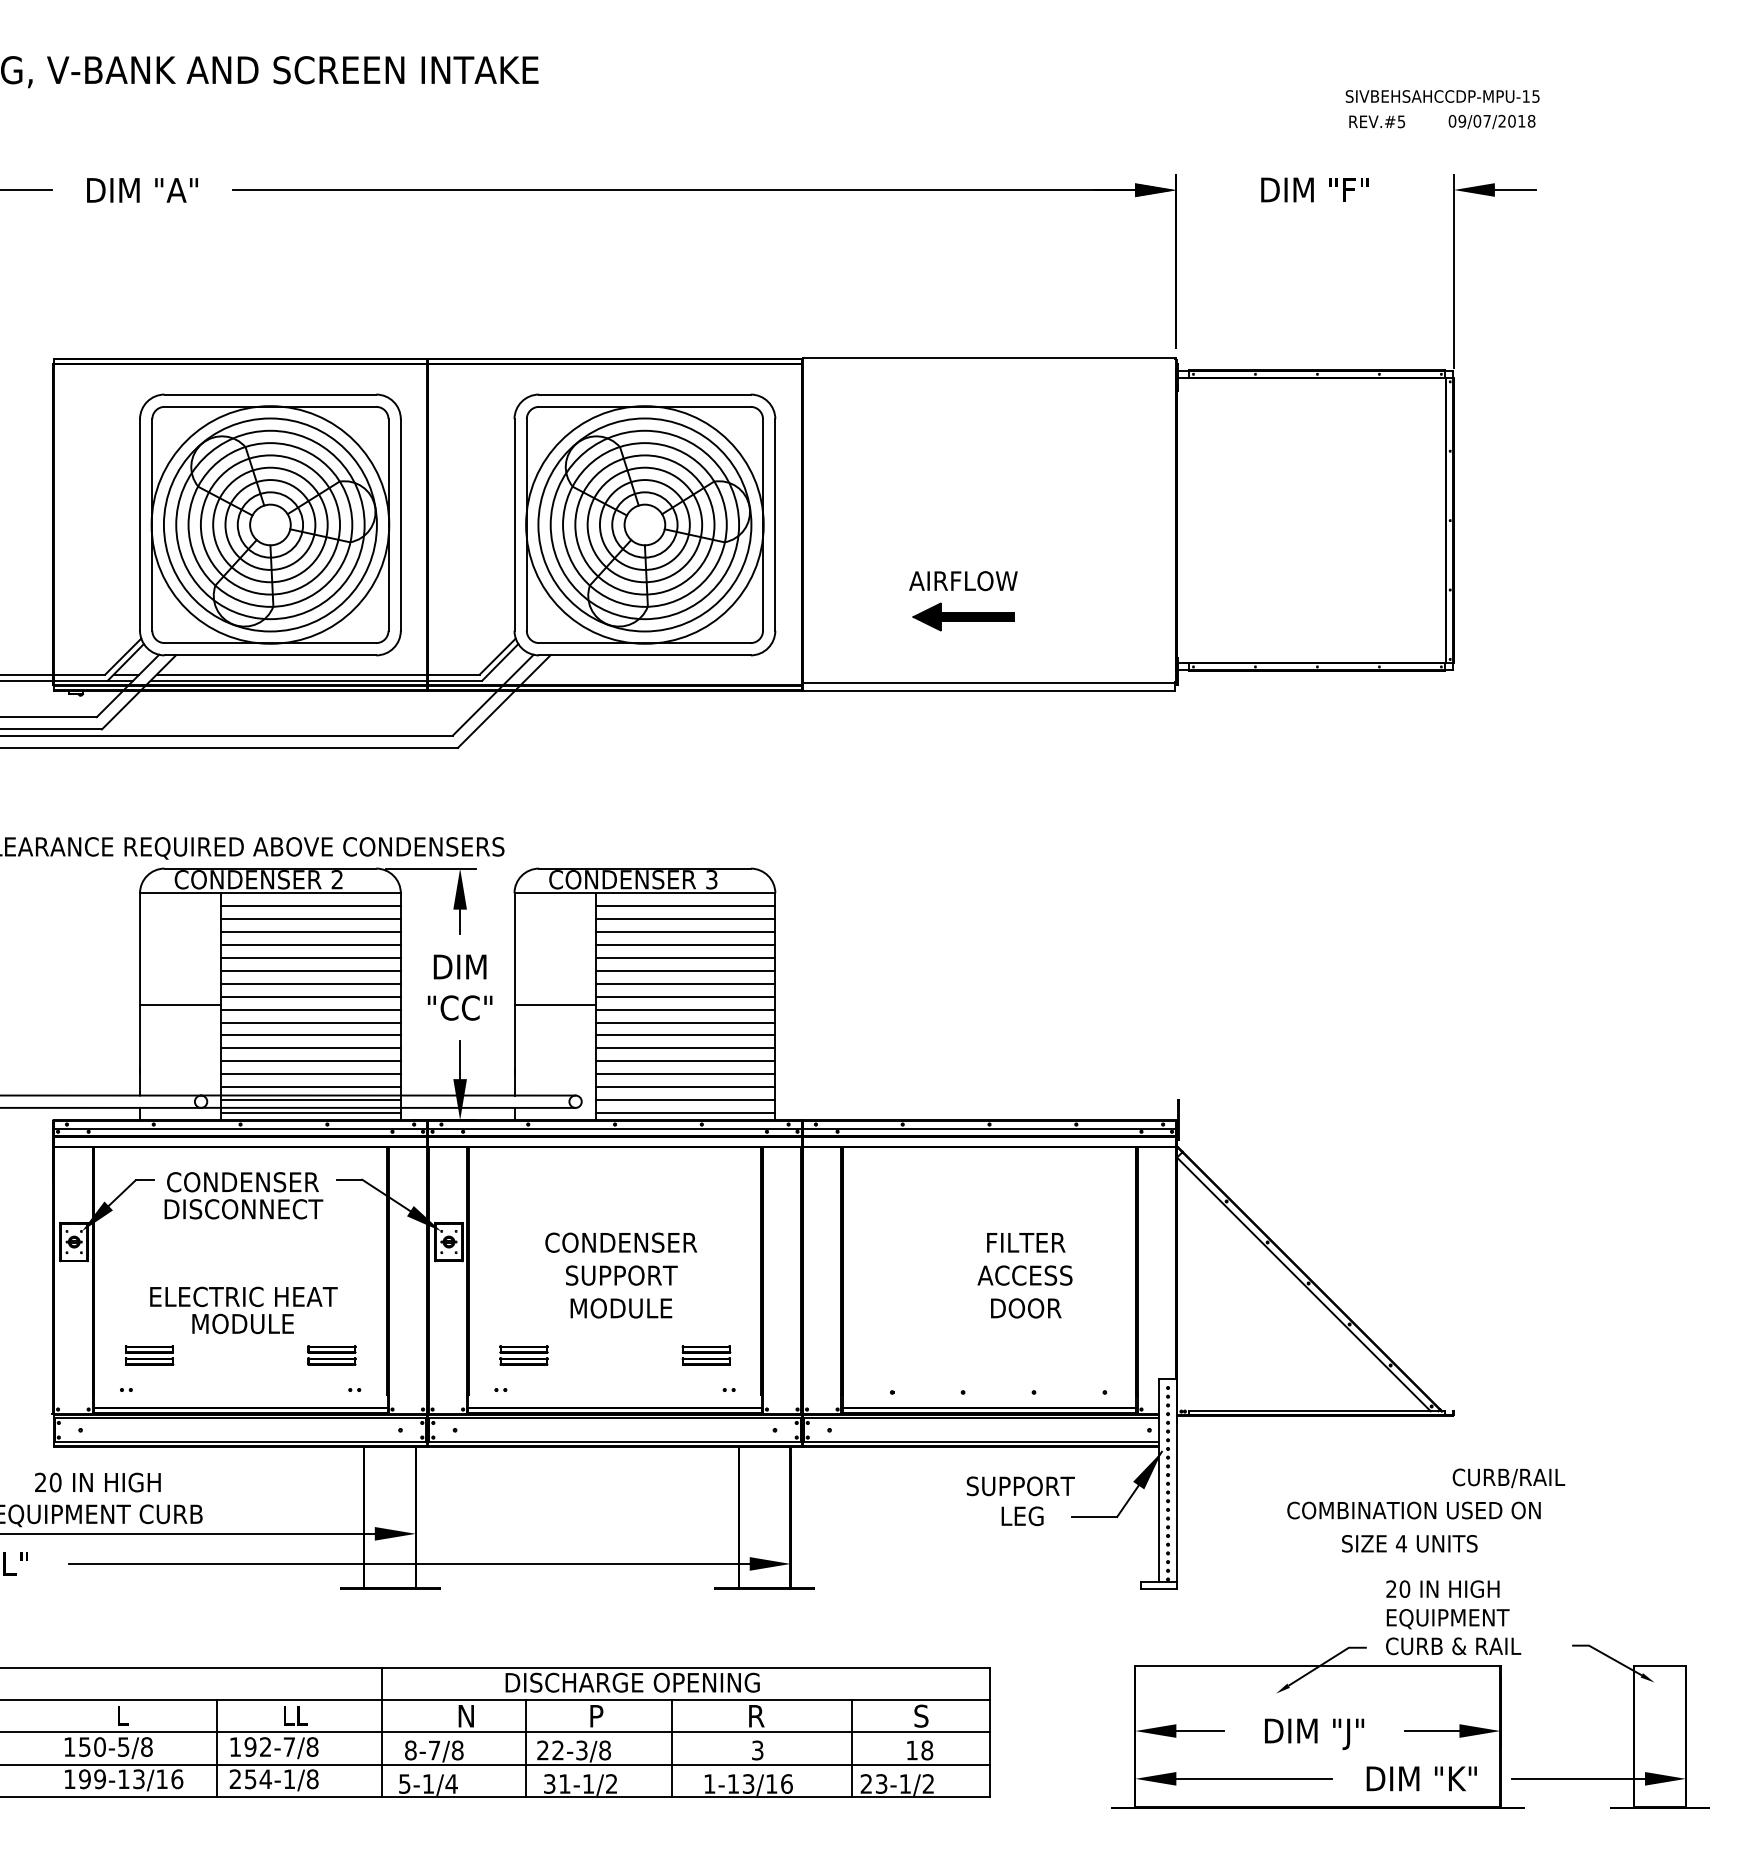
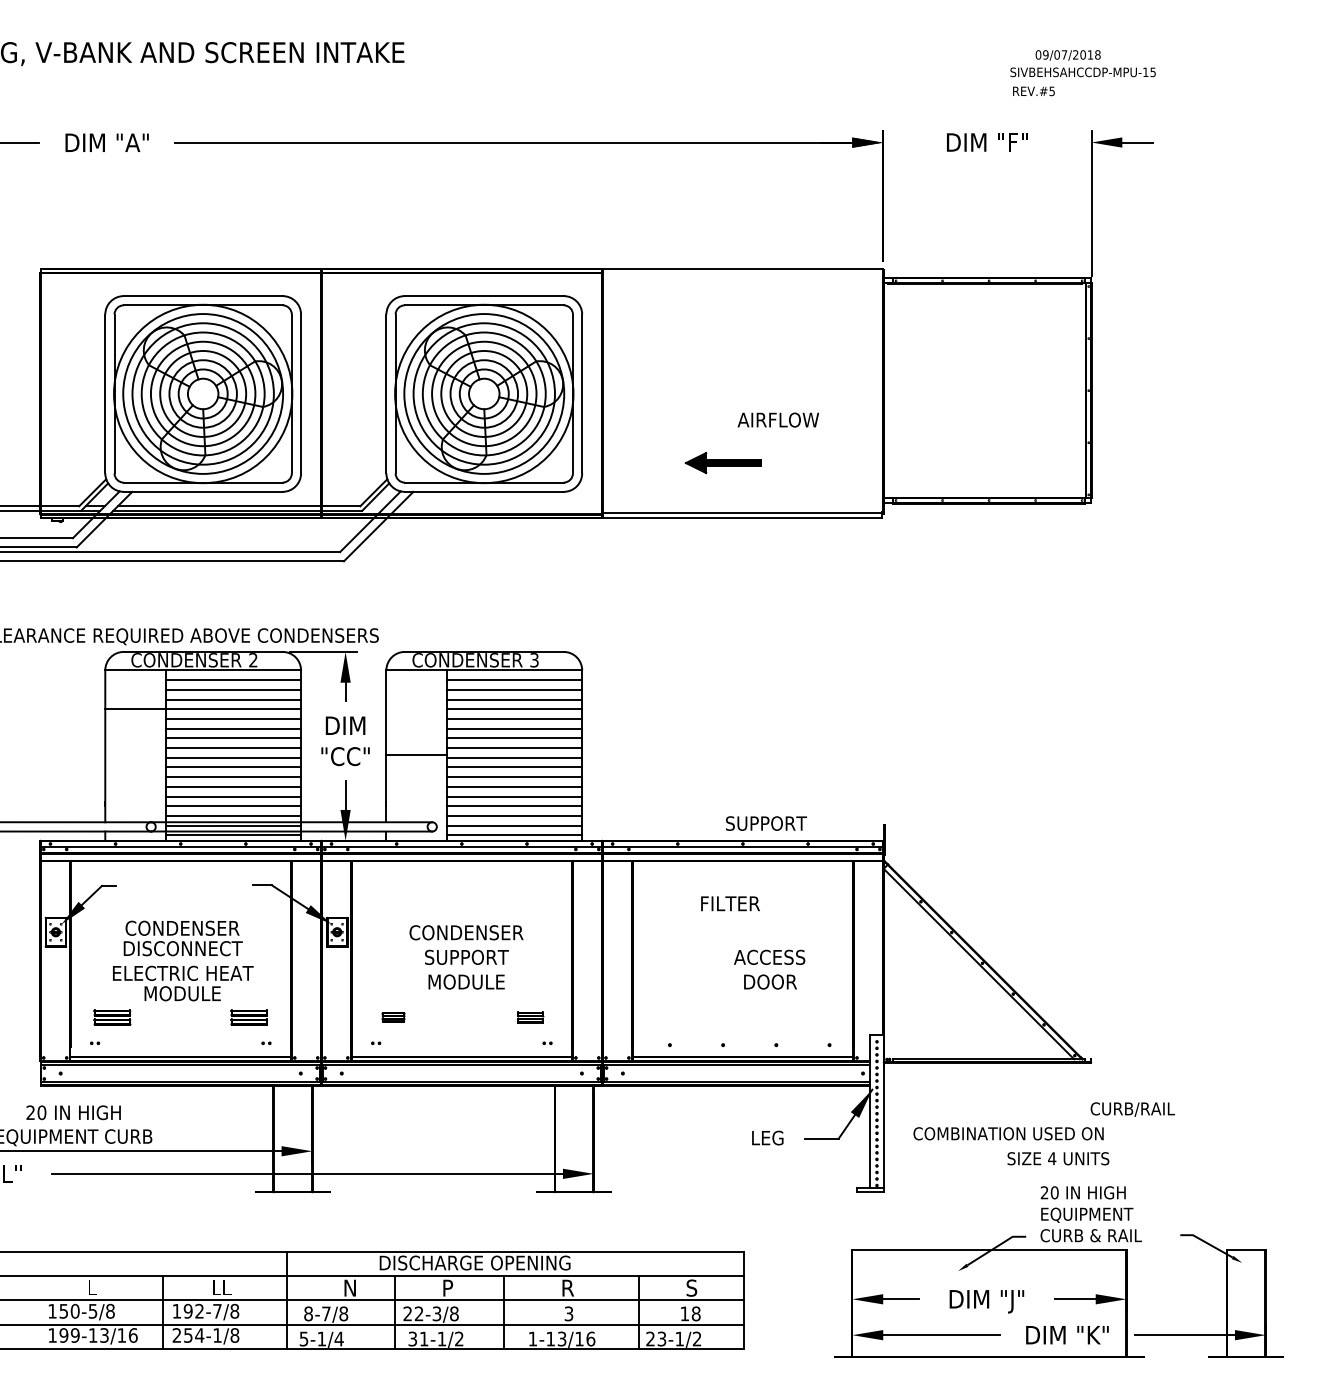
text: (1491, 122) -> (1067, 55), moved
text: (962, 580) -> (777, 419), moved
line: (180, 1005) -> (135, 708), moved
text: (242, 1195) -> (182, 938), moved
text: (1026, 1242) -> (730, 903), moved
part: (523, 1355) -> (393, 1017), size x0.6
part: (706, 1355) -> (530, 1017), size x0.7
text: (1020, 1486) -> (766, 823), moved
text: (1413, 1510) -> (1008, 1133), moved

